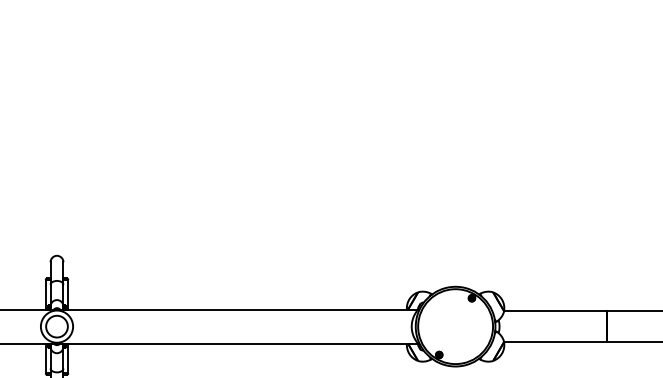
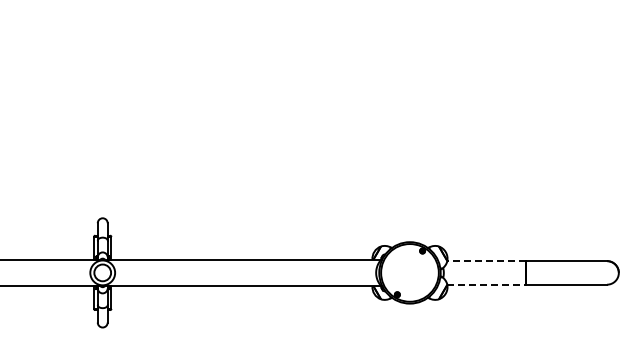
line: (554, 311) -> (486, 261), solid -> dashed
line: (554, 341) -> (486, 284), solid -> dashed

